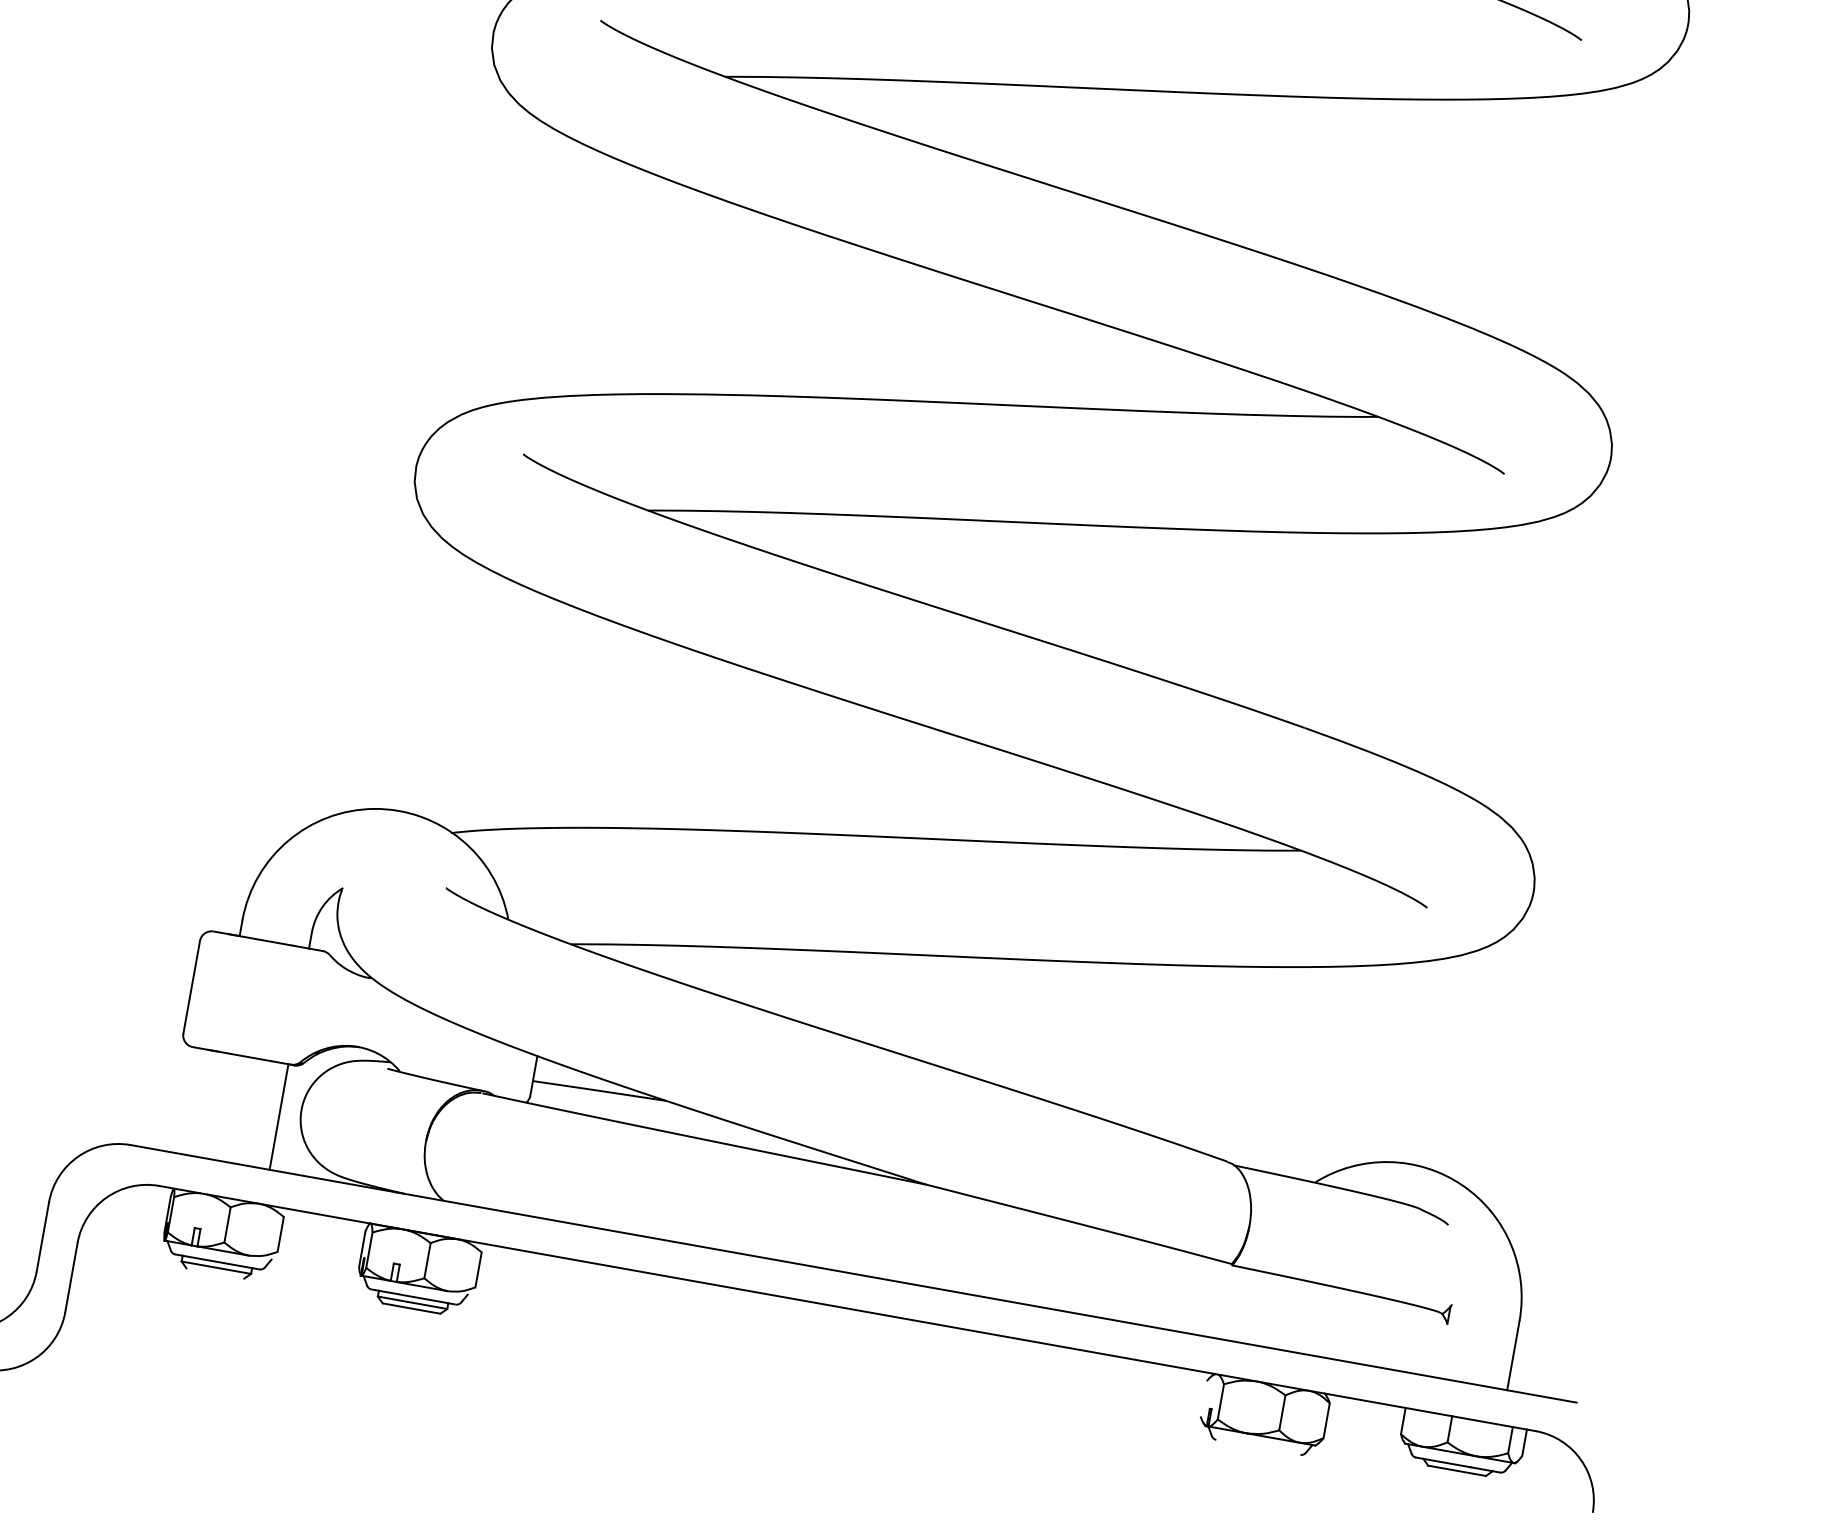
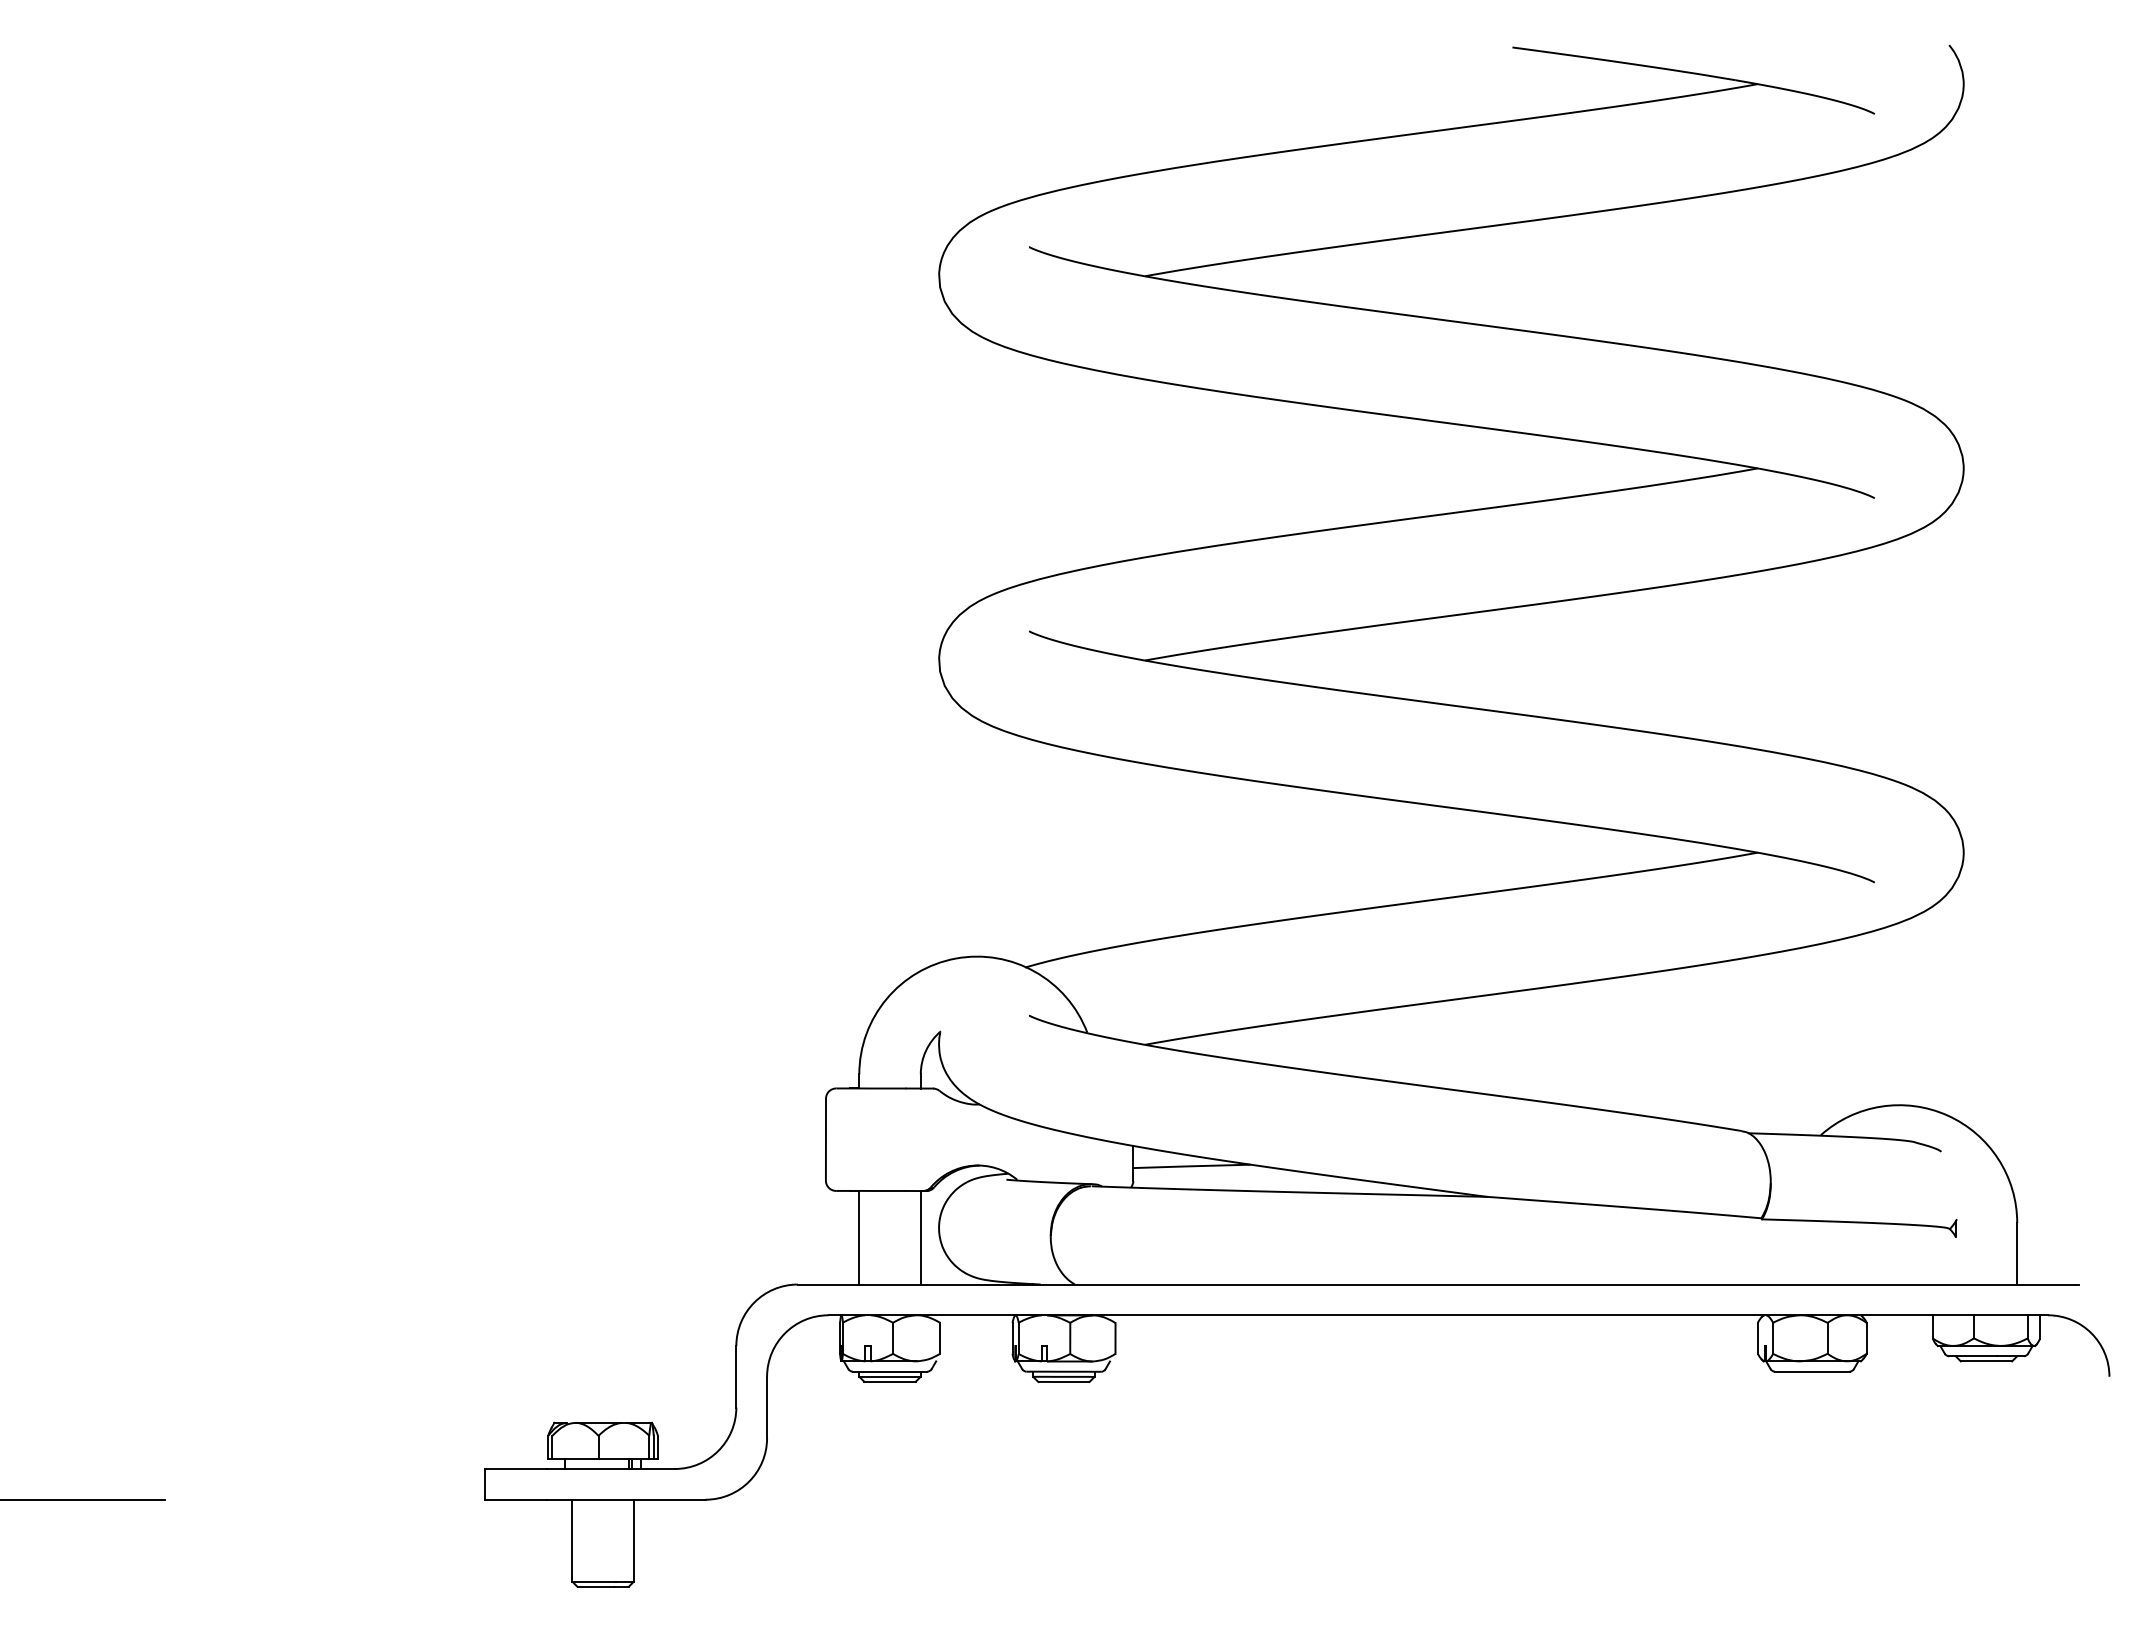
line: (209, 1104) -> (859, 1237), added
line: (214, 1272) -> (889, 1381), added
line: (1203, 1397) -> (1757, 1337), added
line: (1258, 1447) -> (1812, 1371), added

